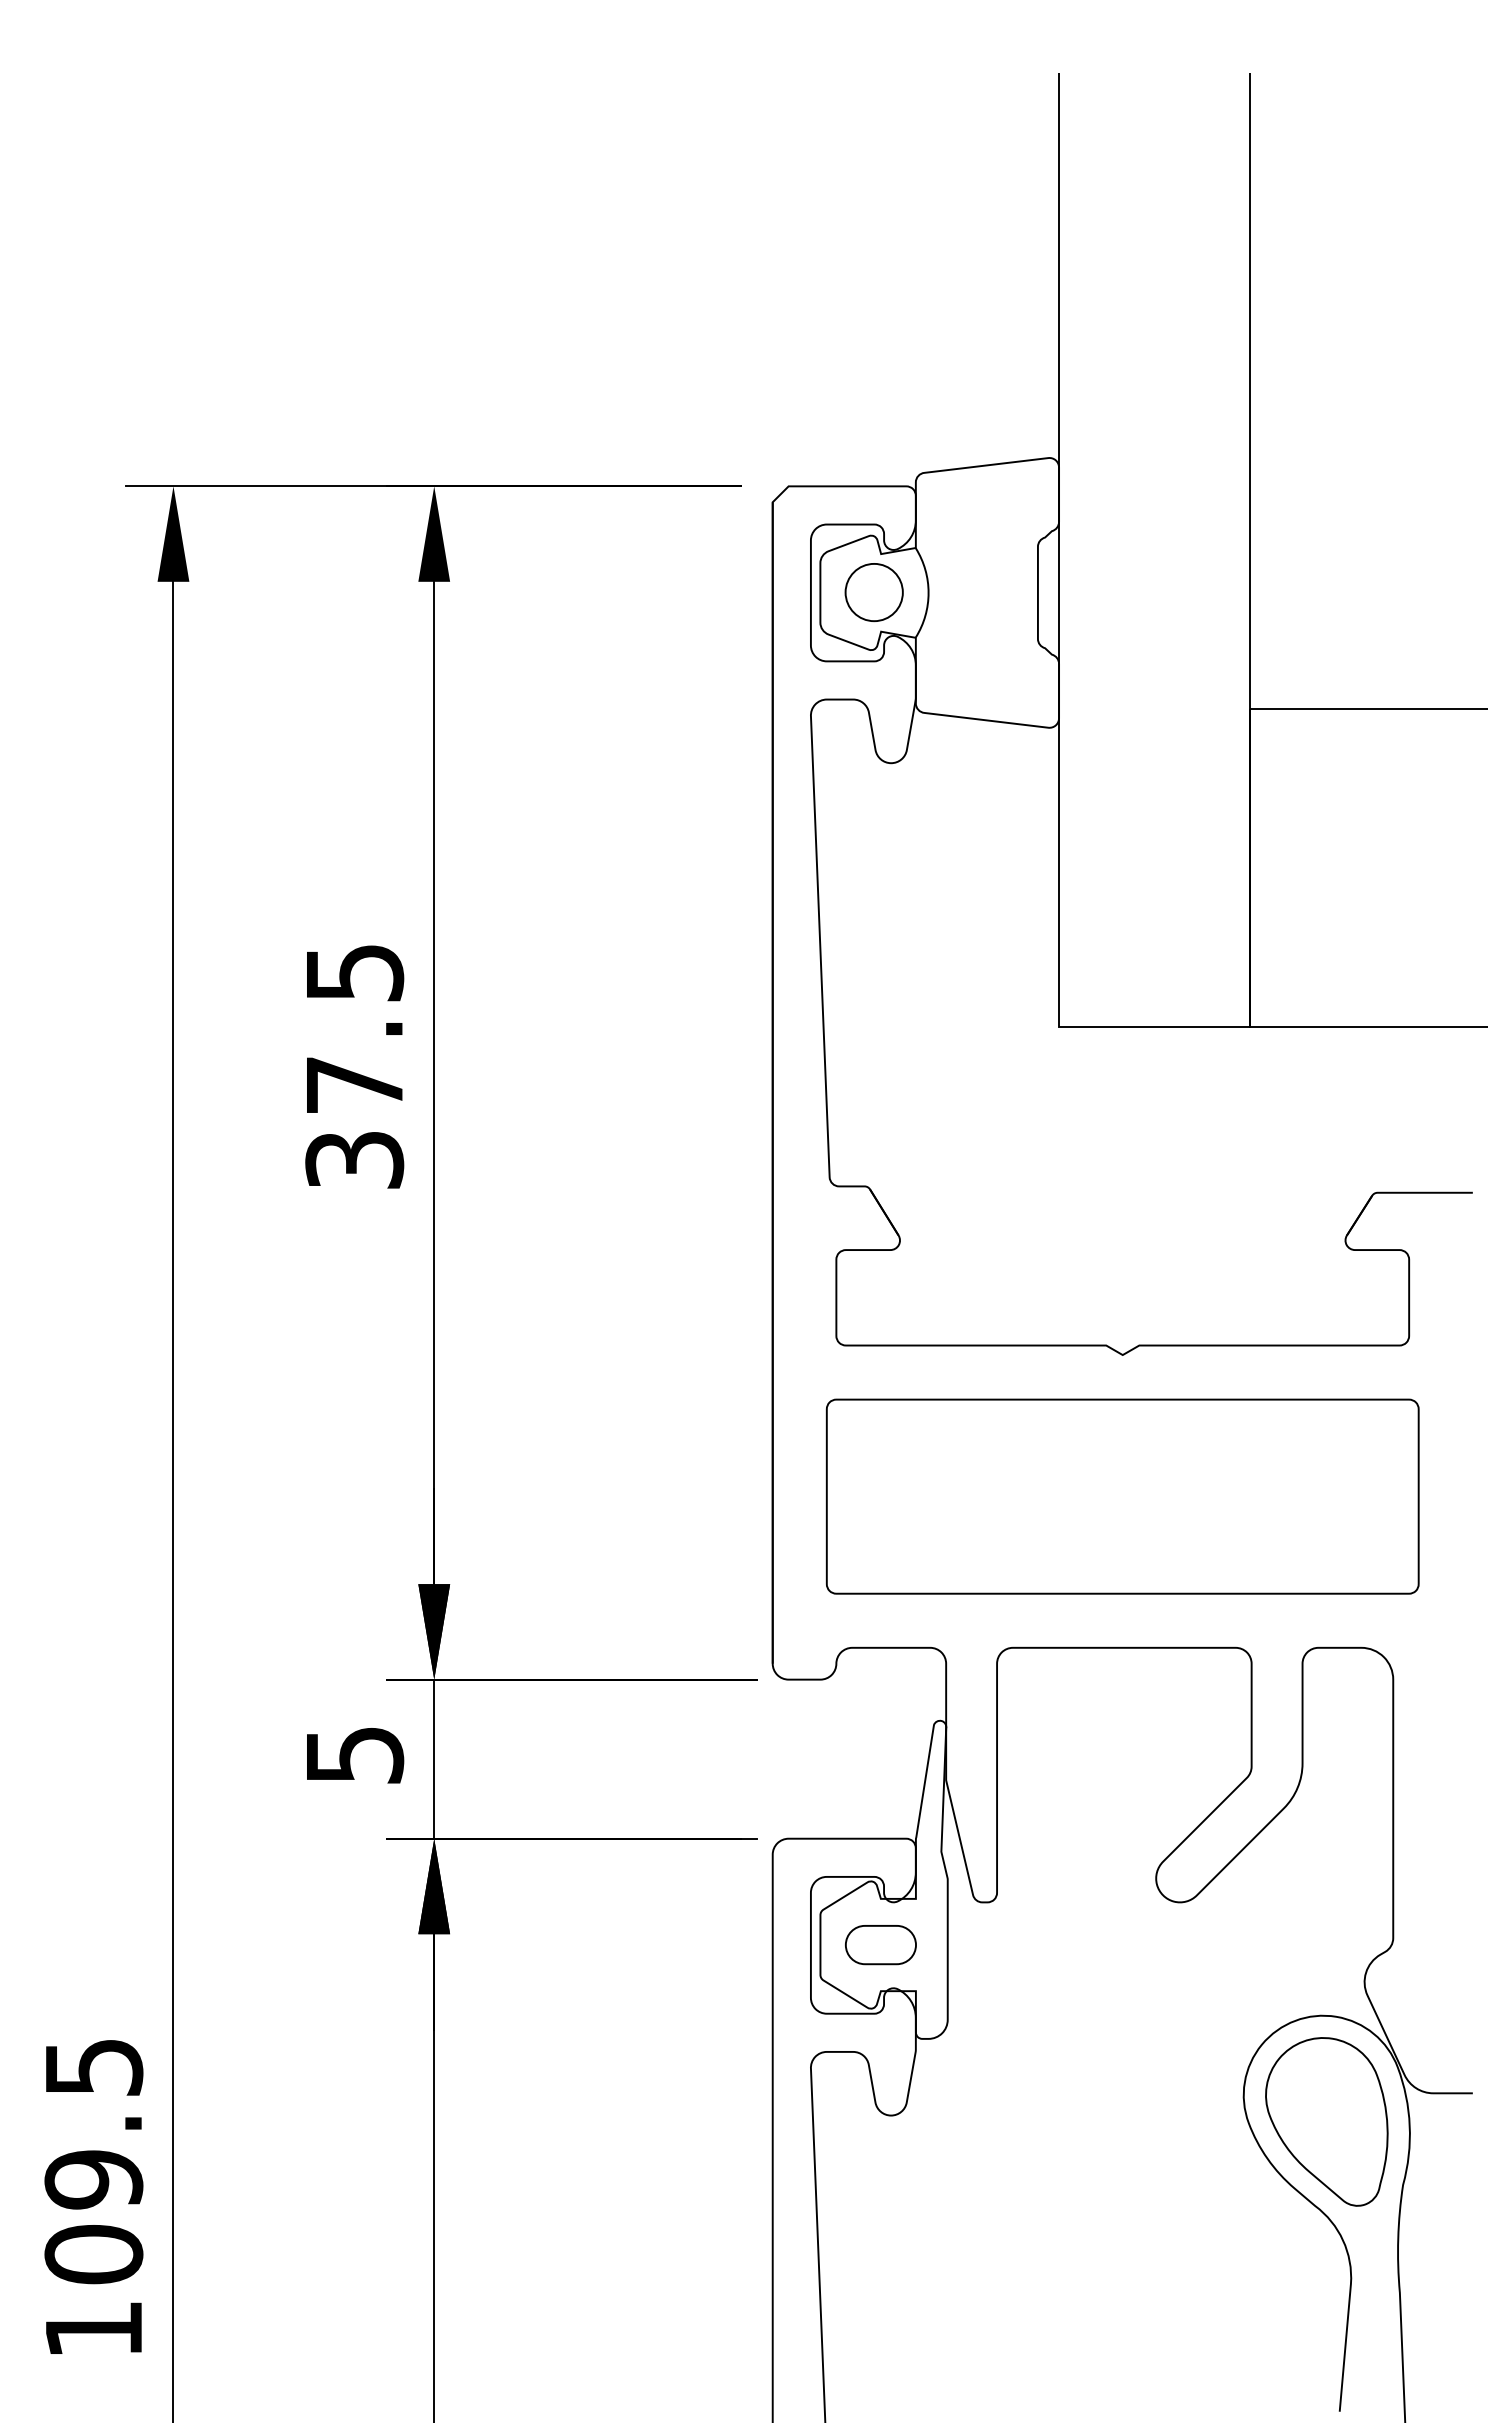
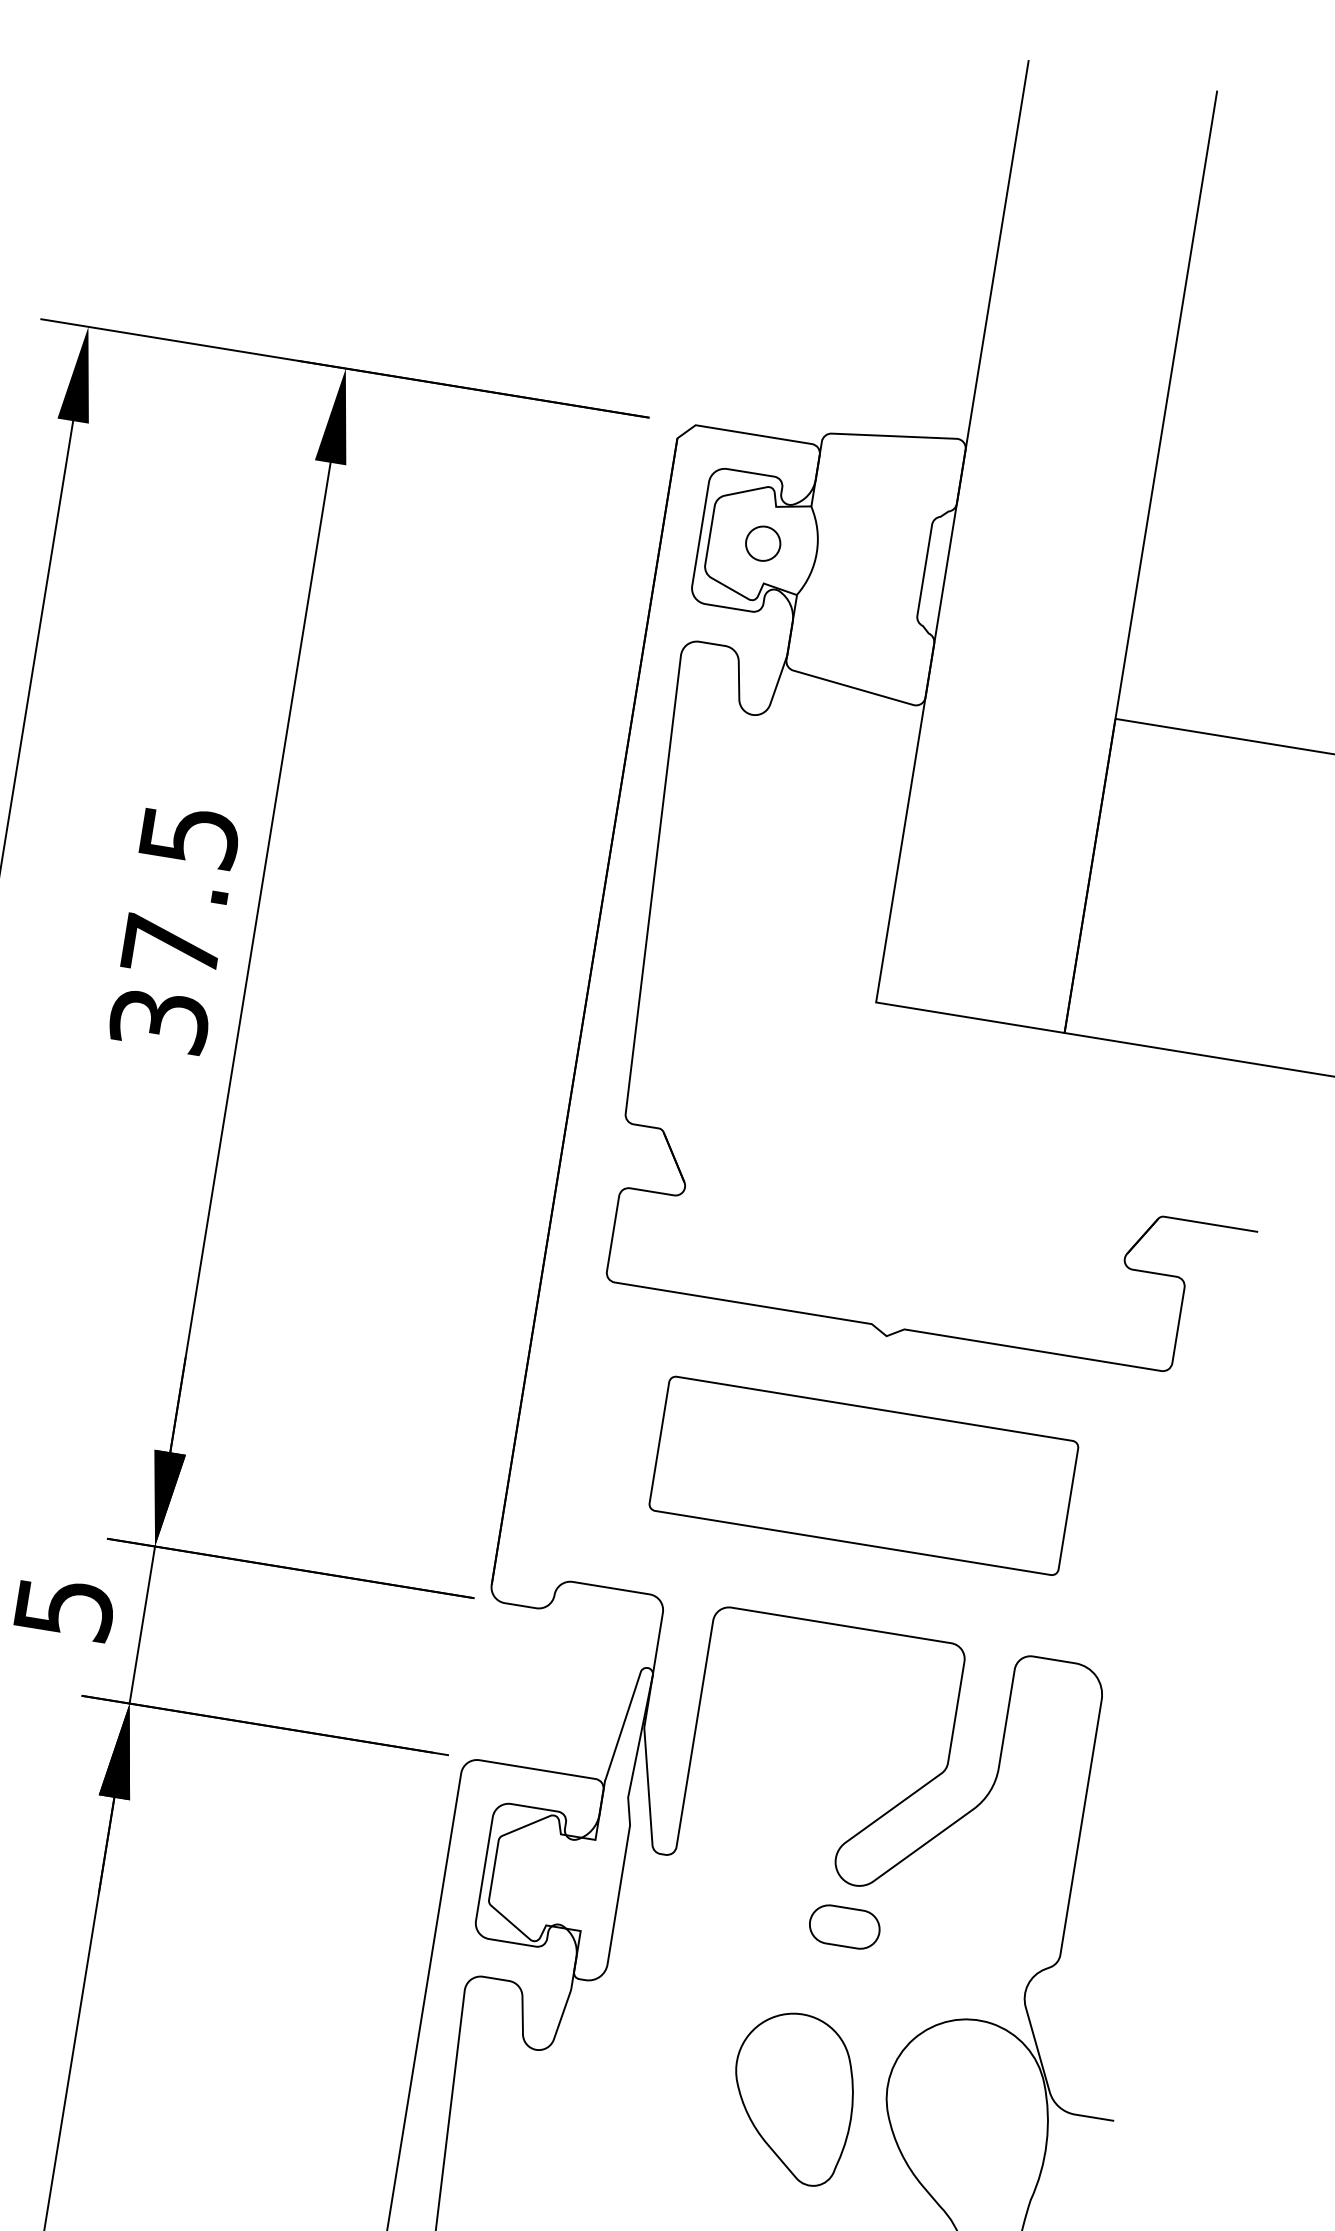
circle: (873, 592) -> (762, 543), size x0.6
part: (1122, 1496) -> (863, 1475), size x0.7
part: (880, 1945) -> (844, 1927), moved
part: (1326, 2121) -> (792, 2097), moved

